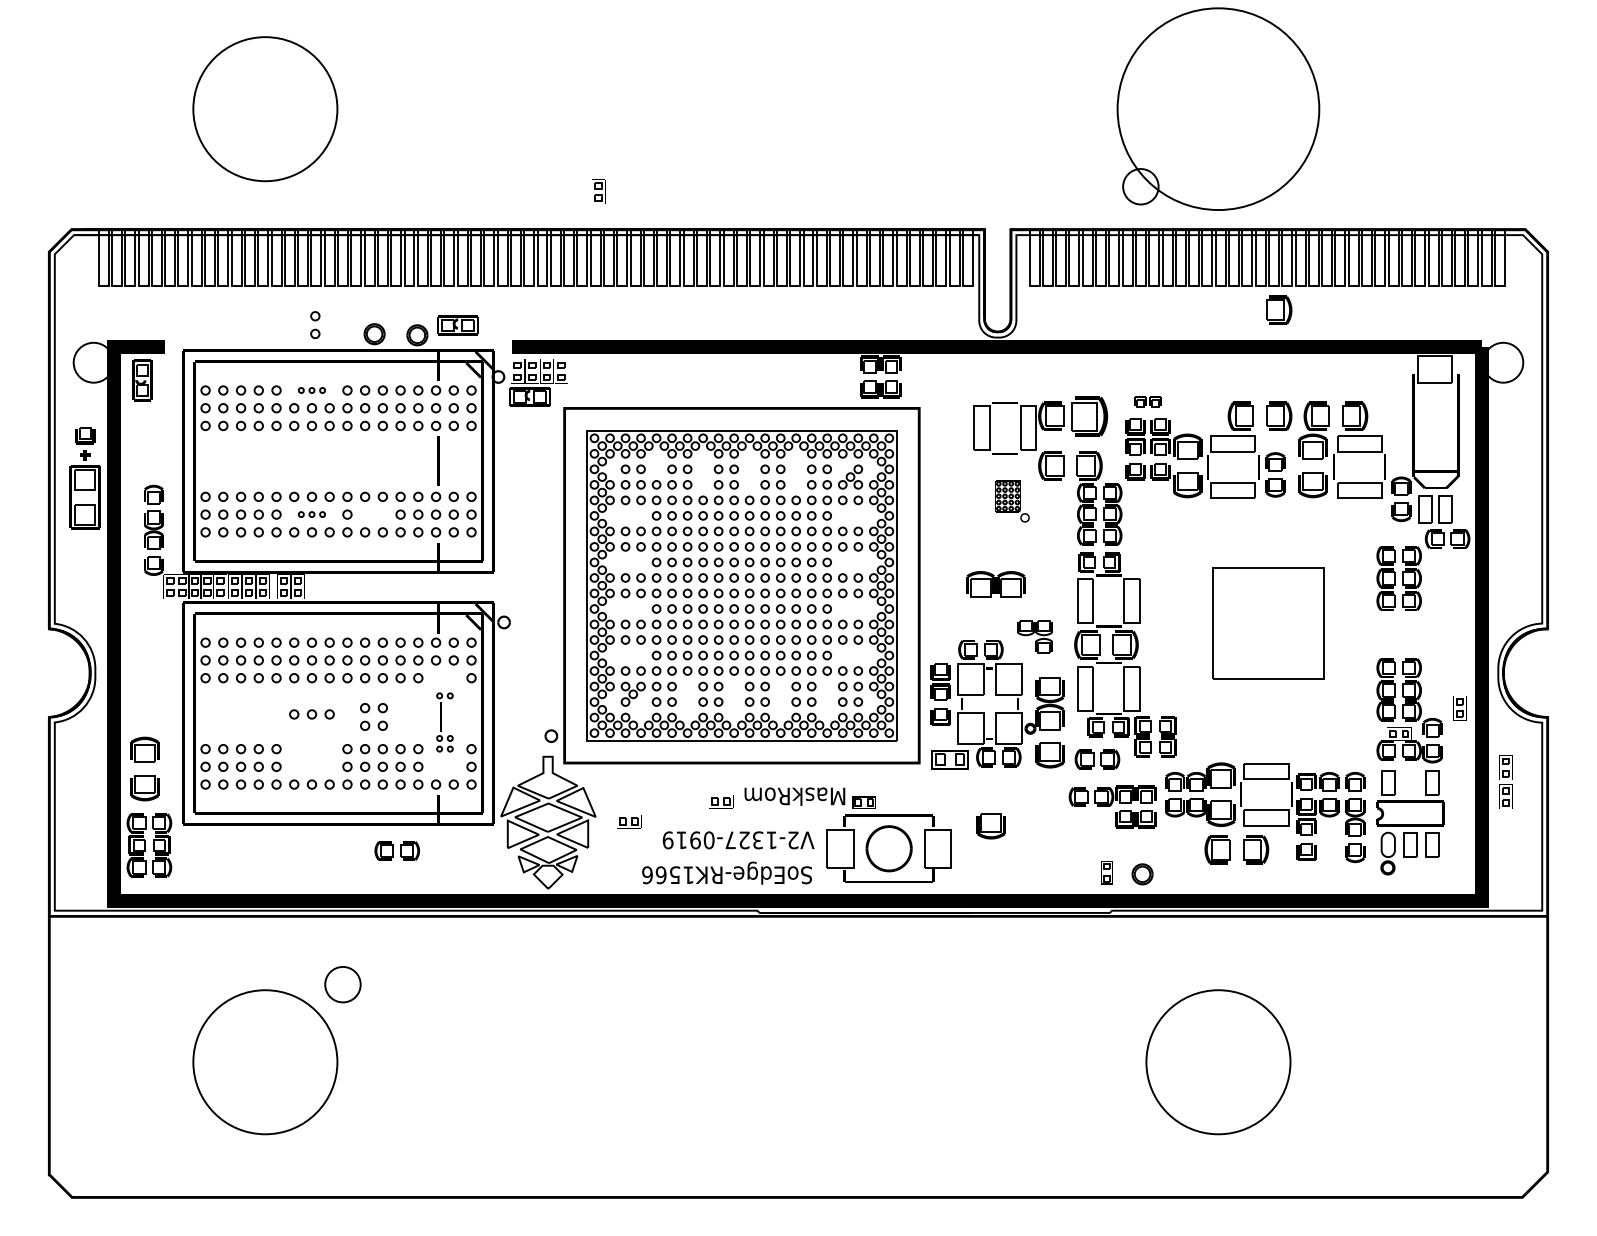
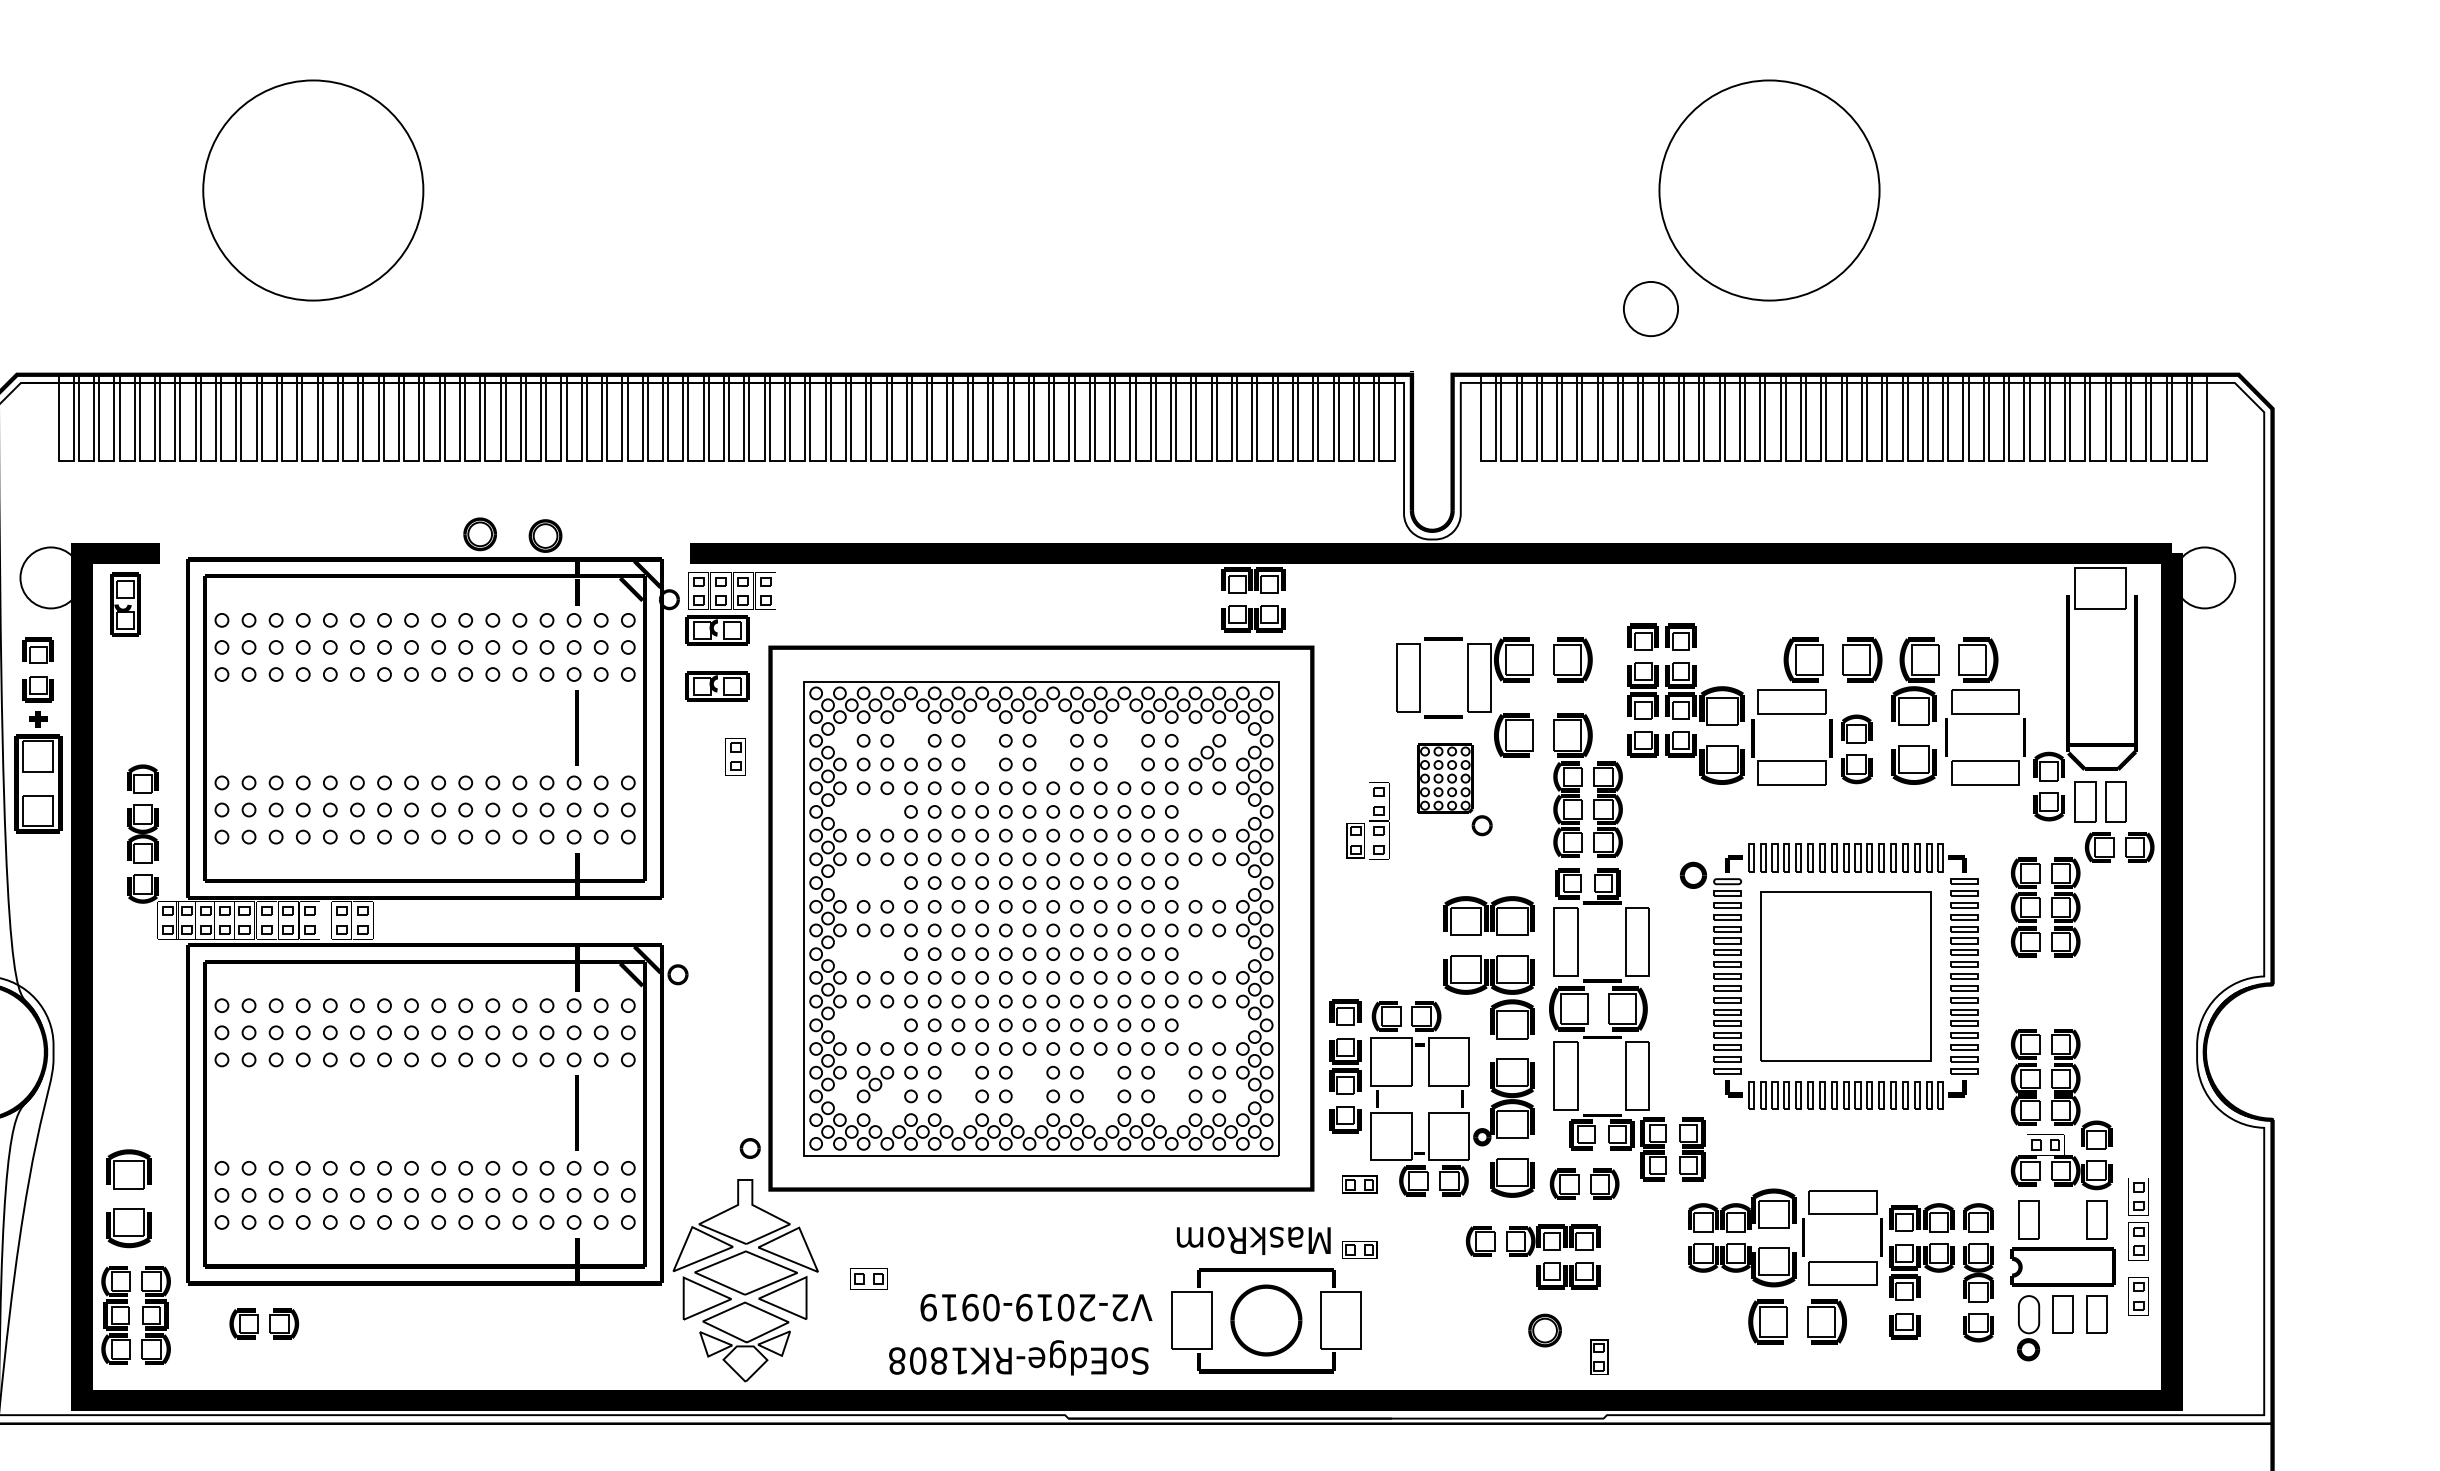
circle: (1218, 109) -> (1769, 191), size x0.71
part: (598, 191) -> (735, 756), moved
part: (1279, 309) -> (1862, 496), removed
part: (315, 325) -> (389, 521), removed
part: (457, 325) -> (716, 686), moved
part: (311, 390) -> (383, 620), size x1.67
part: (1147, 401) -> (1661, 637), size x1.67
part: (85, 410) -> (38, 650), added
part: (1089, 415) -> (1572, 658), size x0.71
part: (1012, 501) -> (1454, 789), size x1.43
part: (311, 514) -> (383, 809), size x1.67
part: (373, 514) -> (478, 809), added
part: (955, 521) -> (1367, 820), added
part: (995, 584) -> (1488, 916), moved
part: (1200, 623) -> (1742, 976), added
part: (1034, 636) -> (1488, 996), size x1.67
part: (940, 646) -> (1344, 1011), added
part: (1459, 708) -> (2137, 1297), moved
part: (369, 711) -> (472, 1110), removed
part: (311, 714) -> (383, 1115), removed
part: (444, 722) -> (586, 1127), size x1.67
part: (311, 757) -> (383, 1181), added
part: (949, 759) -> (1358, 1184), size x0.62
part: (1505, 781) -> (2137, 1217), moved
part: (809, 797) -> (1276, 1242), moved
part: (721, 801) -> (1010, 1248), removed
part: (1112, 806) -> (1532, 1255), moved
part: (990, 826) -> (1421, 1286), removed
text: (750, 840) -> (1054, 1307), V2-1327-0919 -> V2-2019-0919
part: (396, 850) -> (263, 1323), moved
part: (1142, 874) -> (1544, 1330), moved
text: (661, 875) -> (918, 1361), SoEdge-RK1566 -> SoEdge-RK1808

